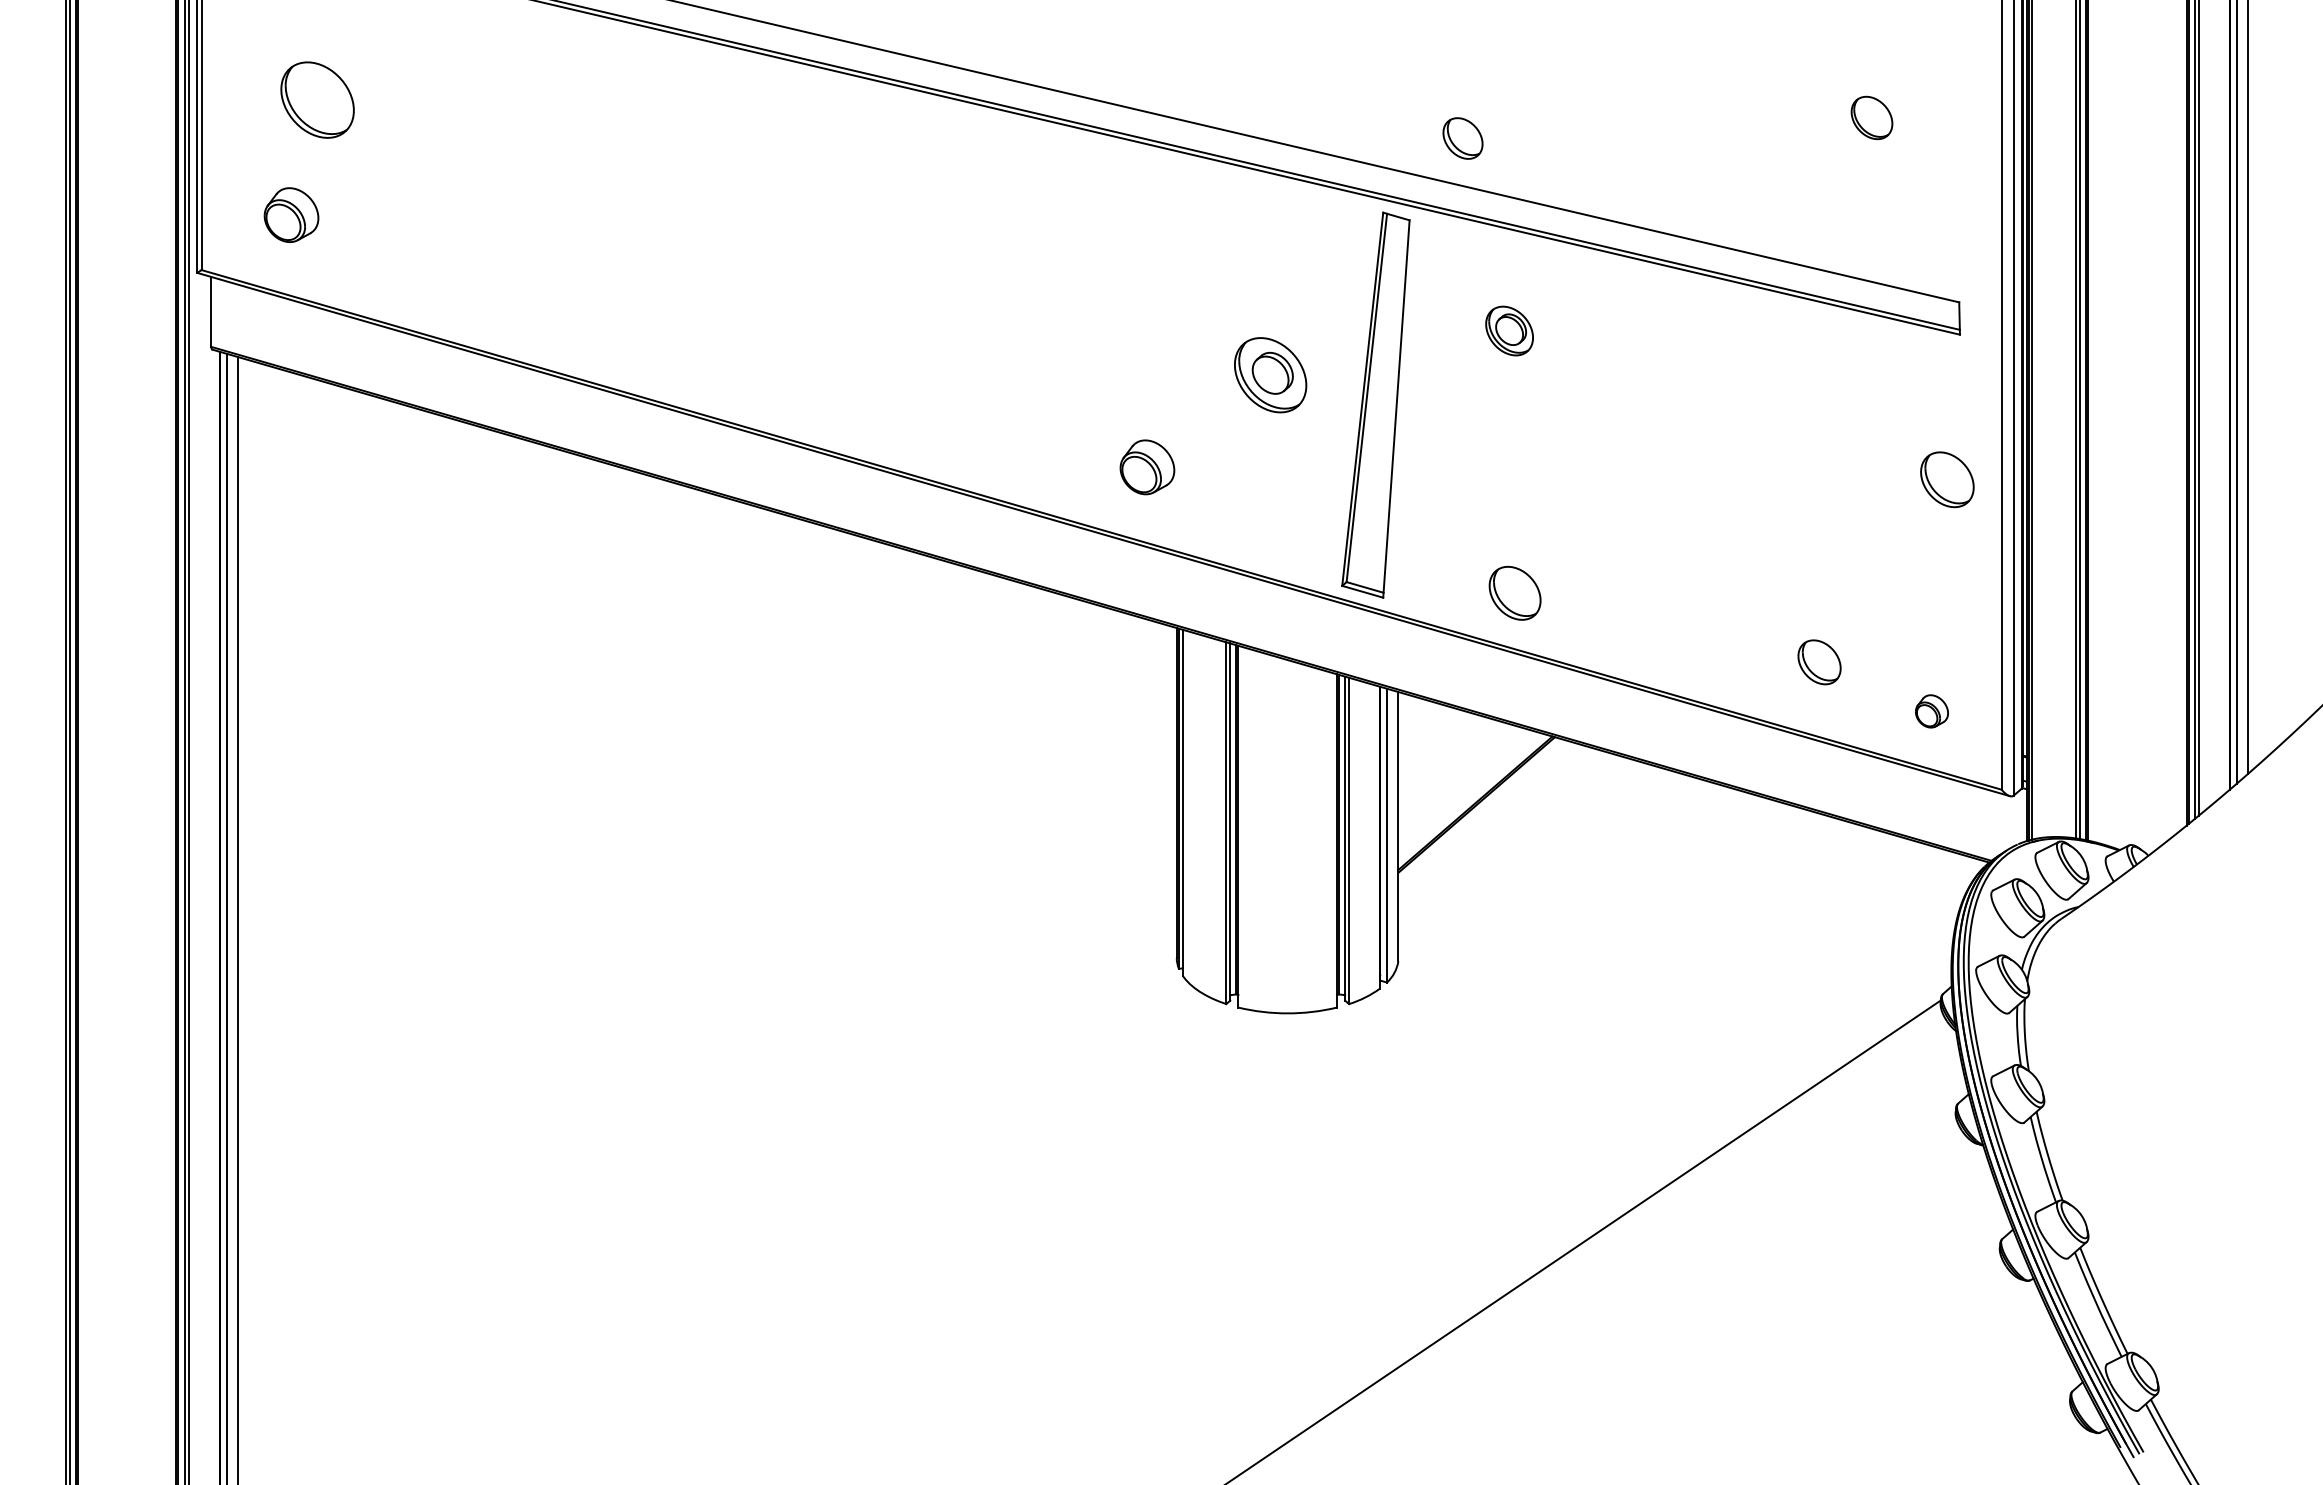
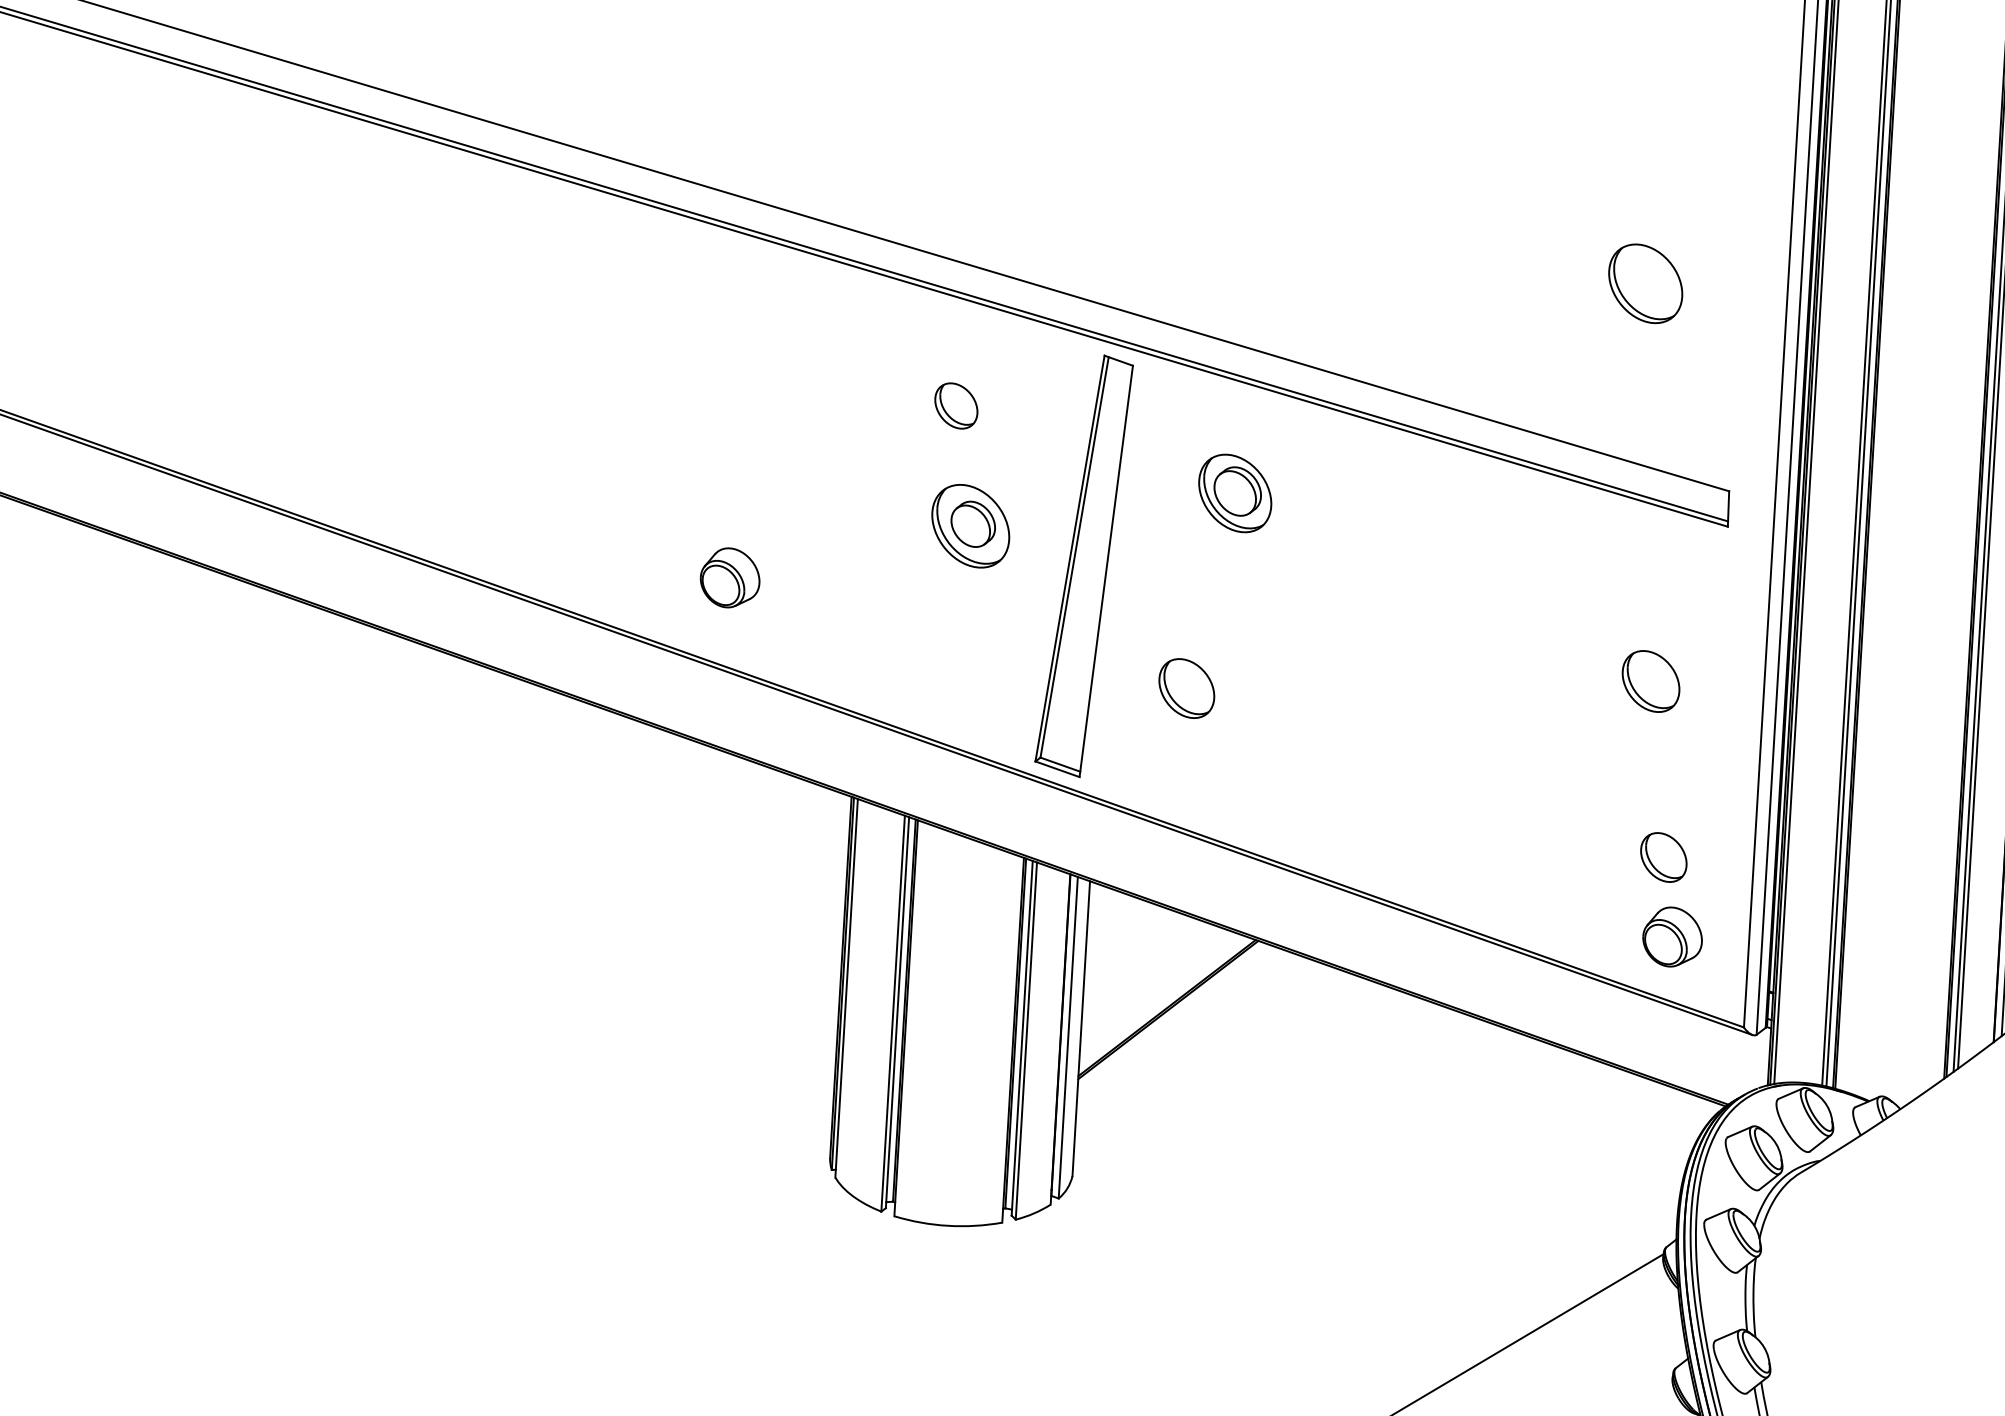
part: (1871, 117) -> (1645, 283), size x1.67
part: (1462, 138) -> (955, 405), moved
part: (1509, 330) -> (1235, 492), size x1.43
part: (1147, 467) -> (730, 578), moved
part: (1947, 479) -> (1651, 681), moved
part: (1514, 592) -> (1186, 687), moved
part: (1819, 662) -> (1663, 857), moved
part: (1931, 711) -> (1672, 937), size x1.67

